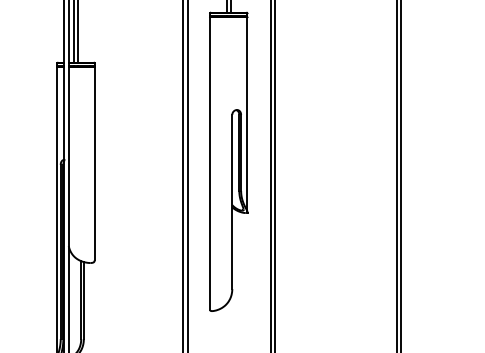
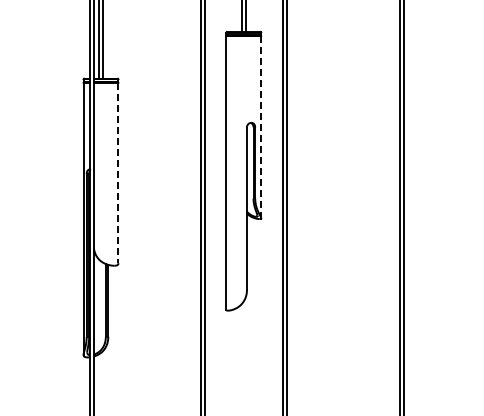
line: (247, 114) -> (261, 127), solid -> dashed
line: (94, 164) -> (118, 173), solid -> dashed

